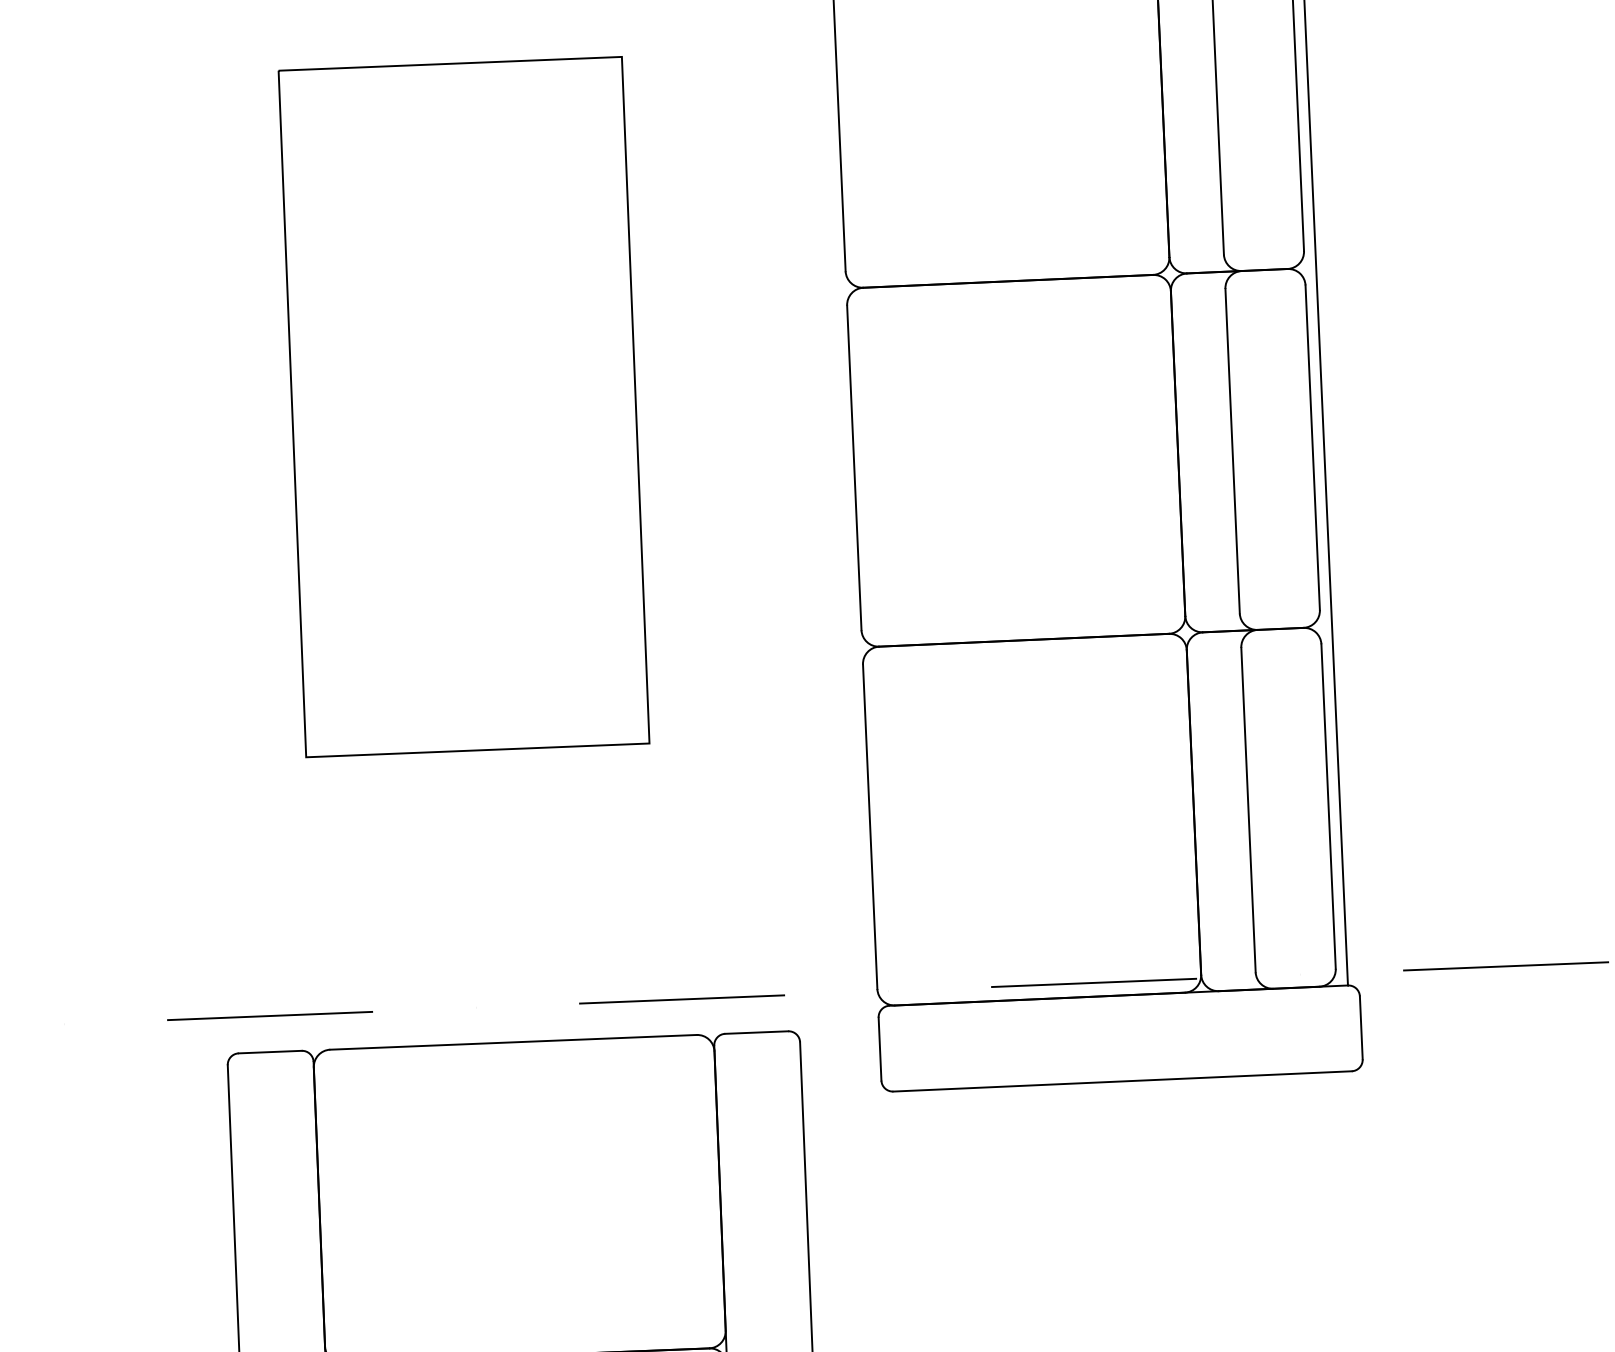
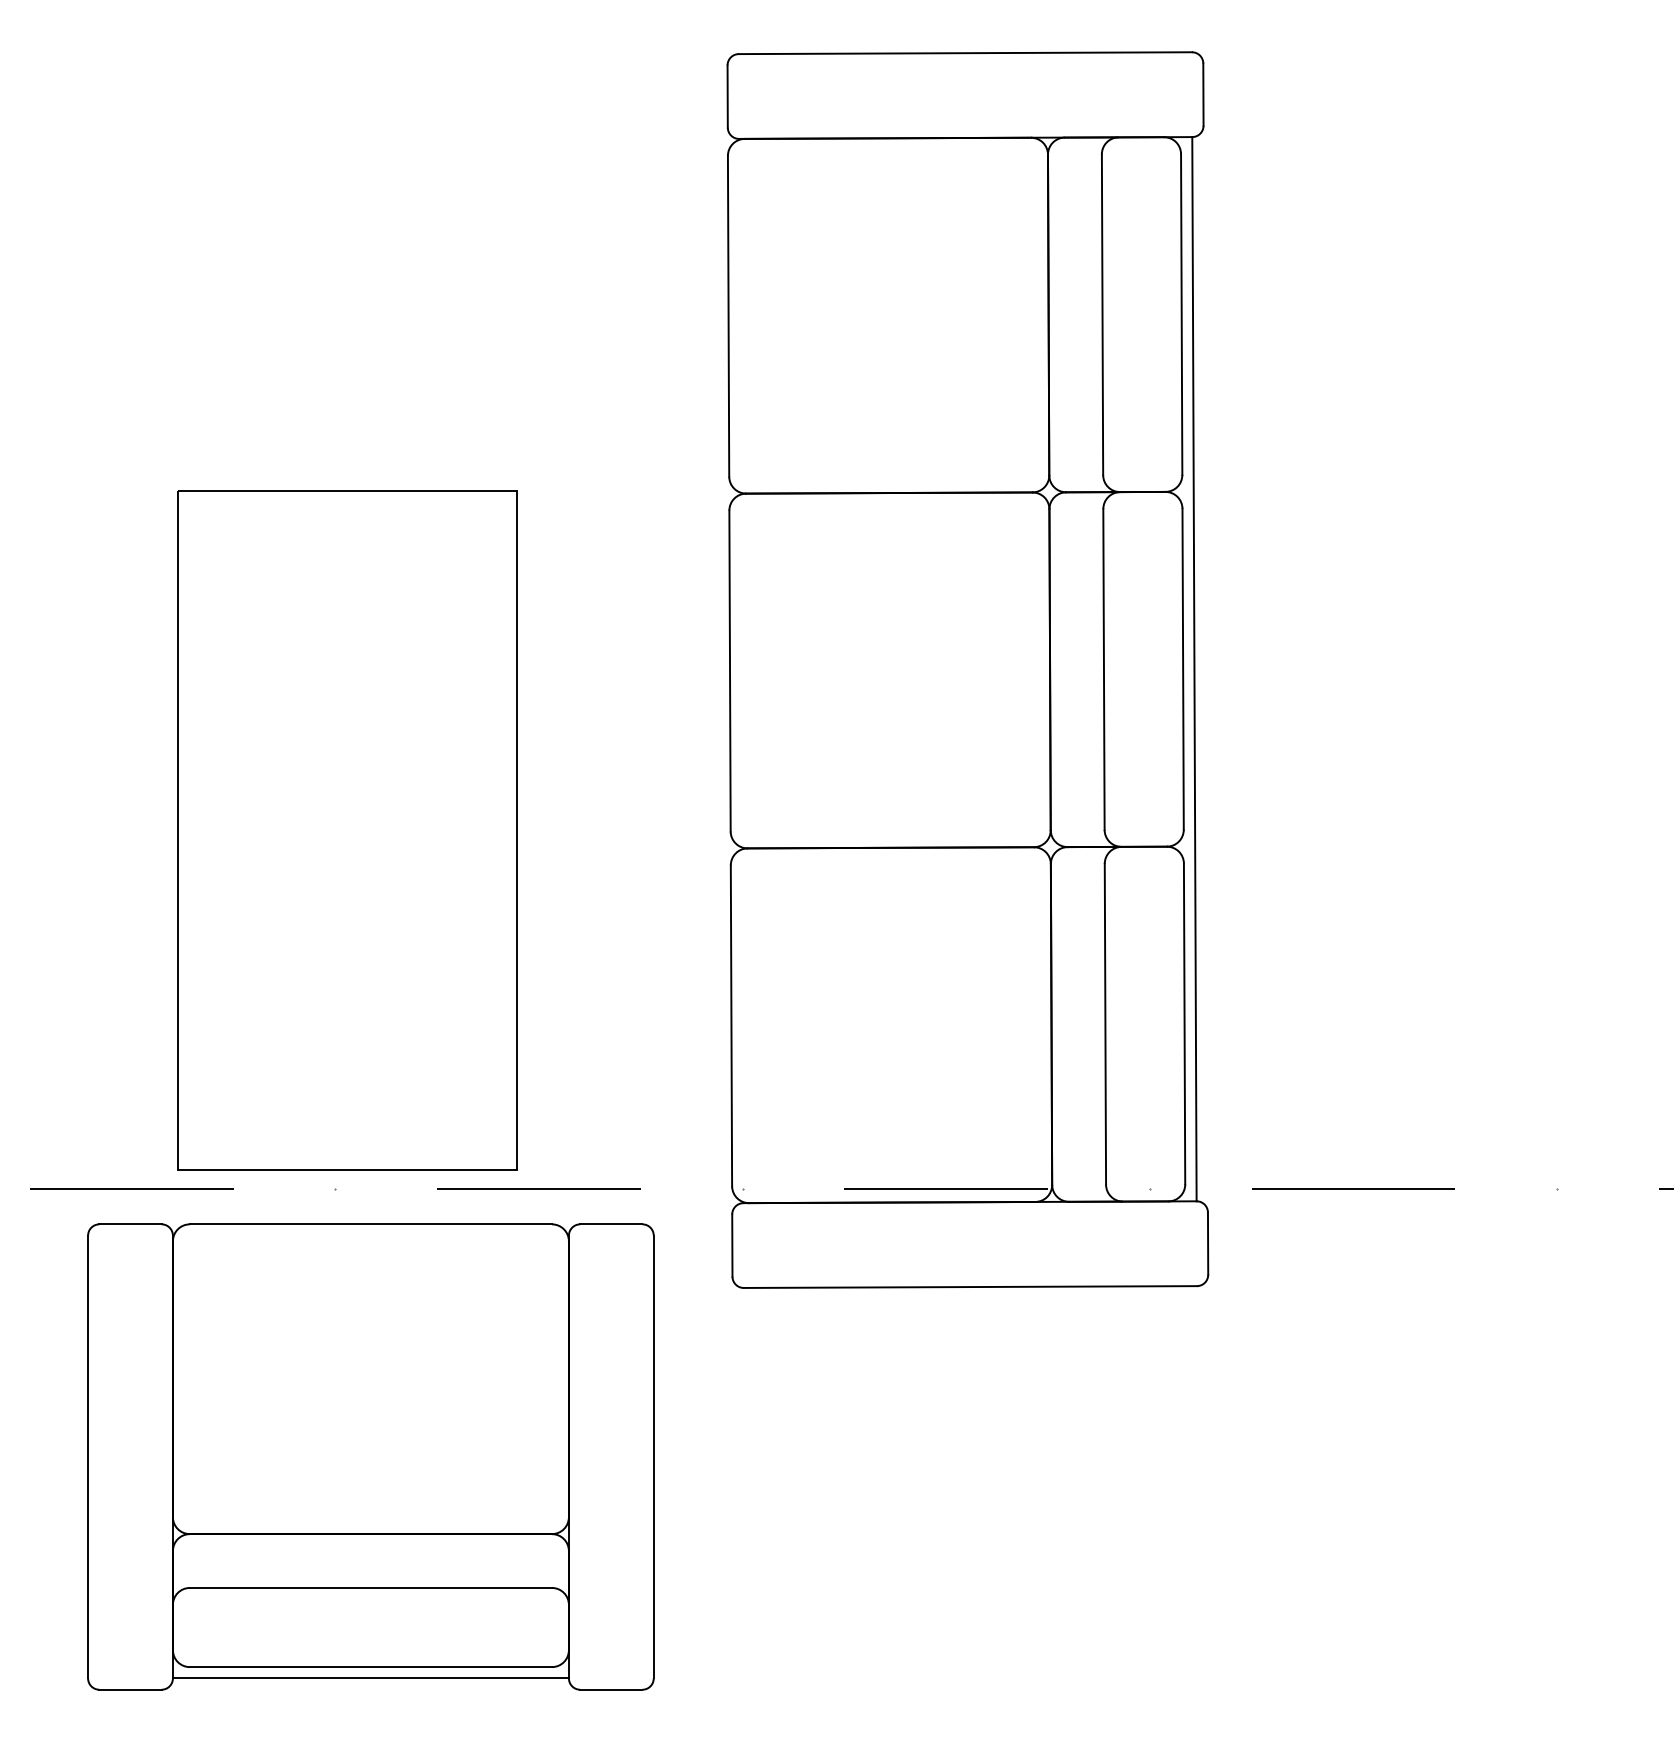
part: (464, 407) -> (347, 830), moved

